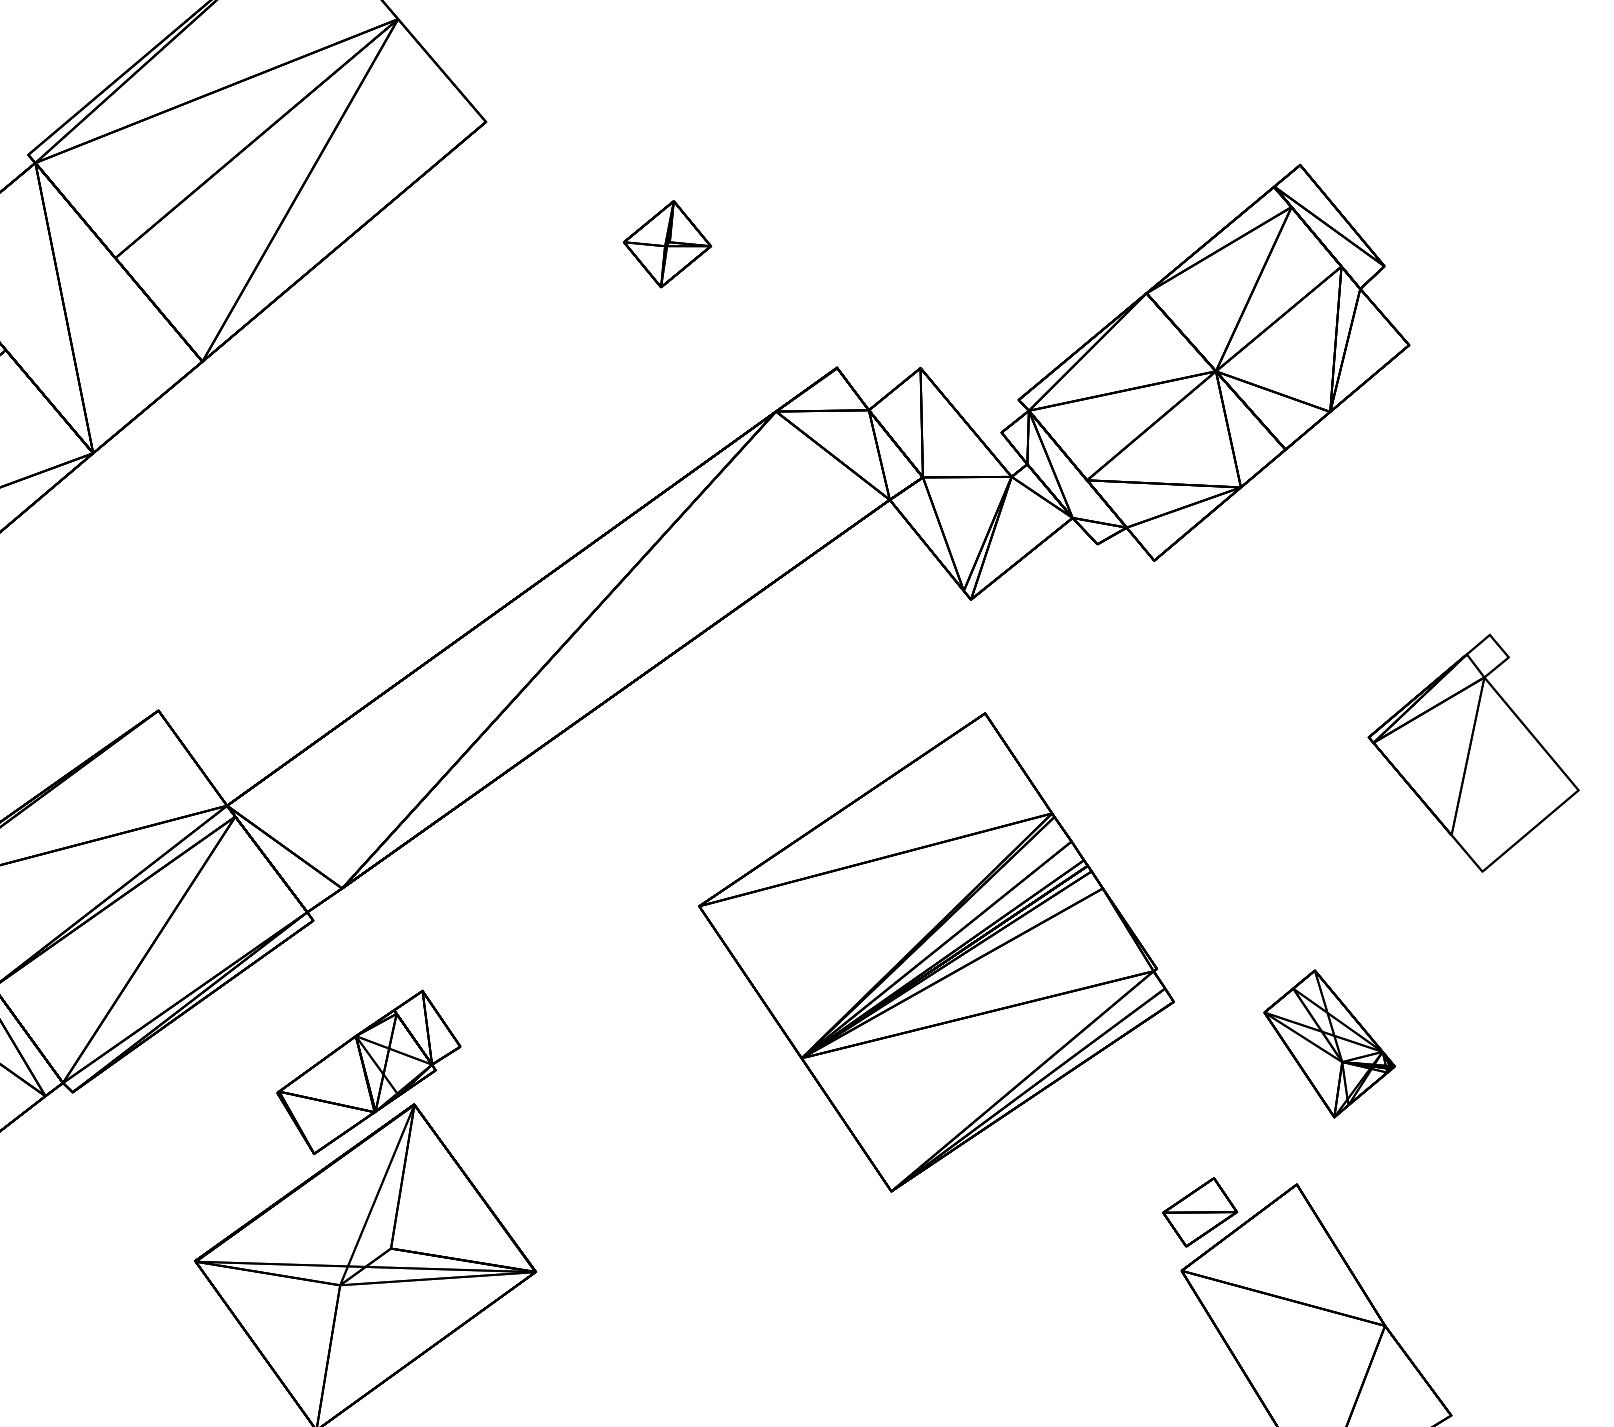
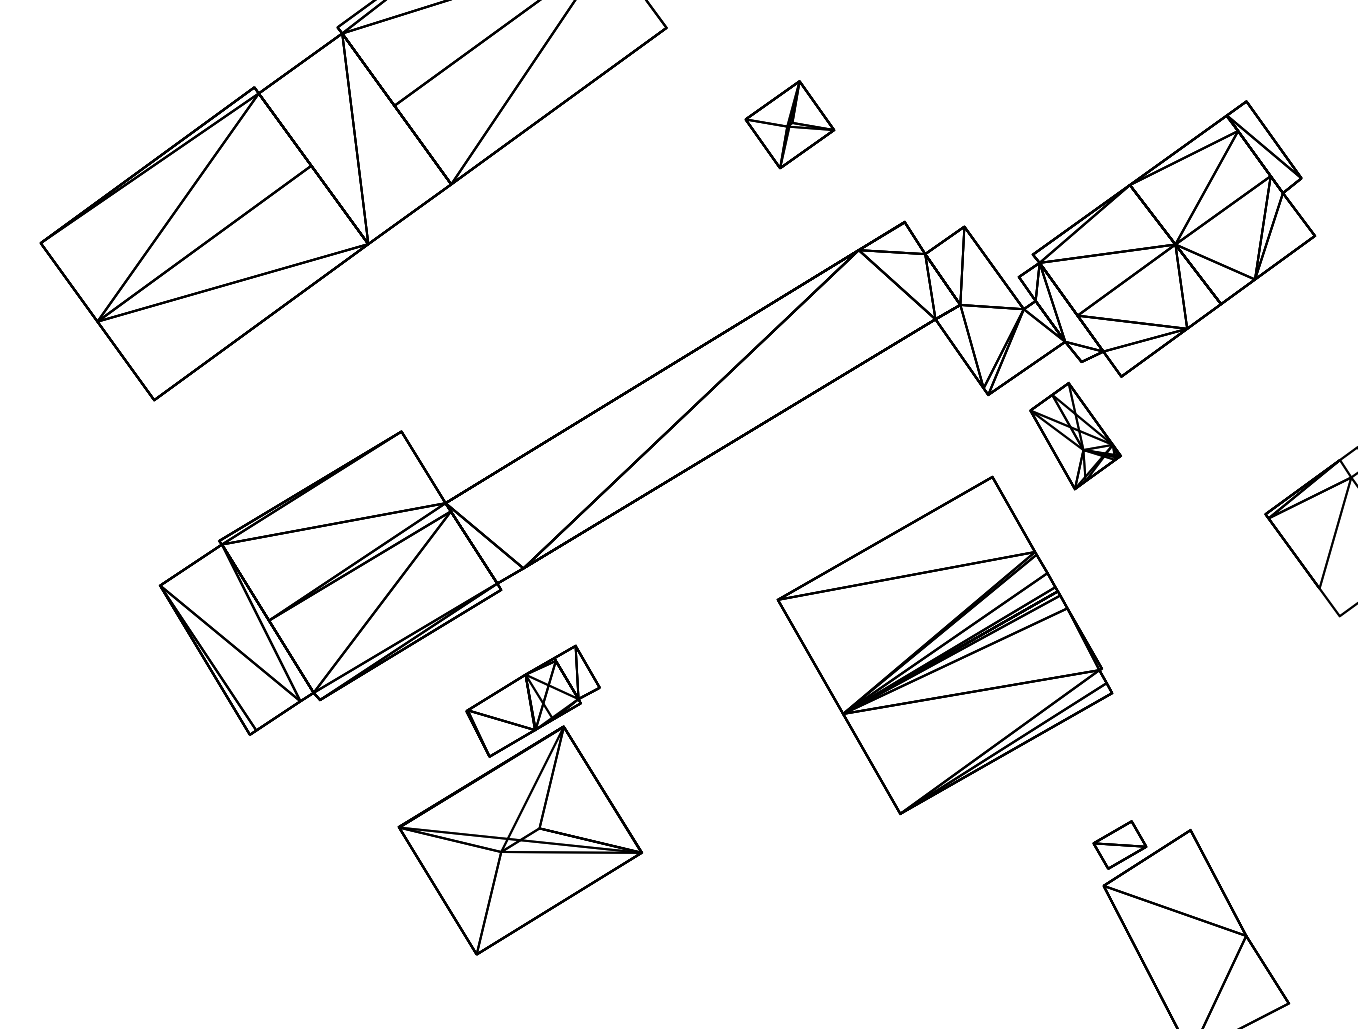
part: (666, 243) -> (789, 124), size x1.43
part: (1329, 1042) -> (1075, 435), moved

